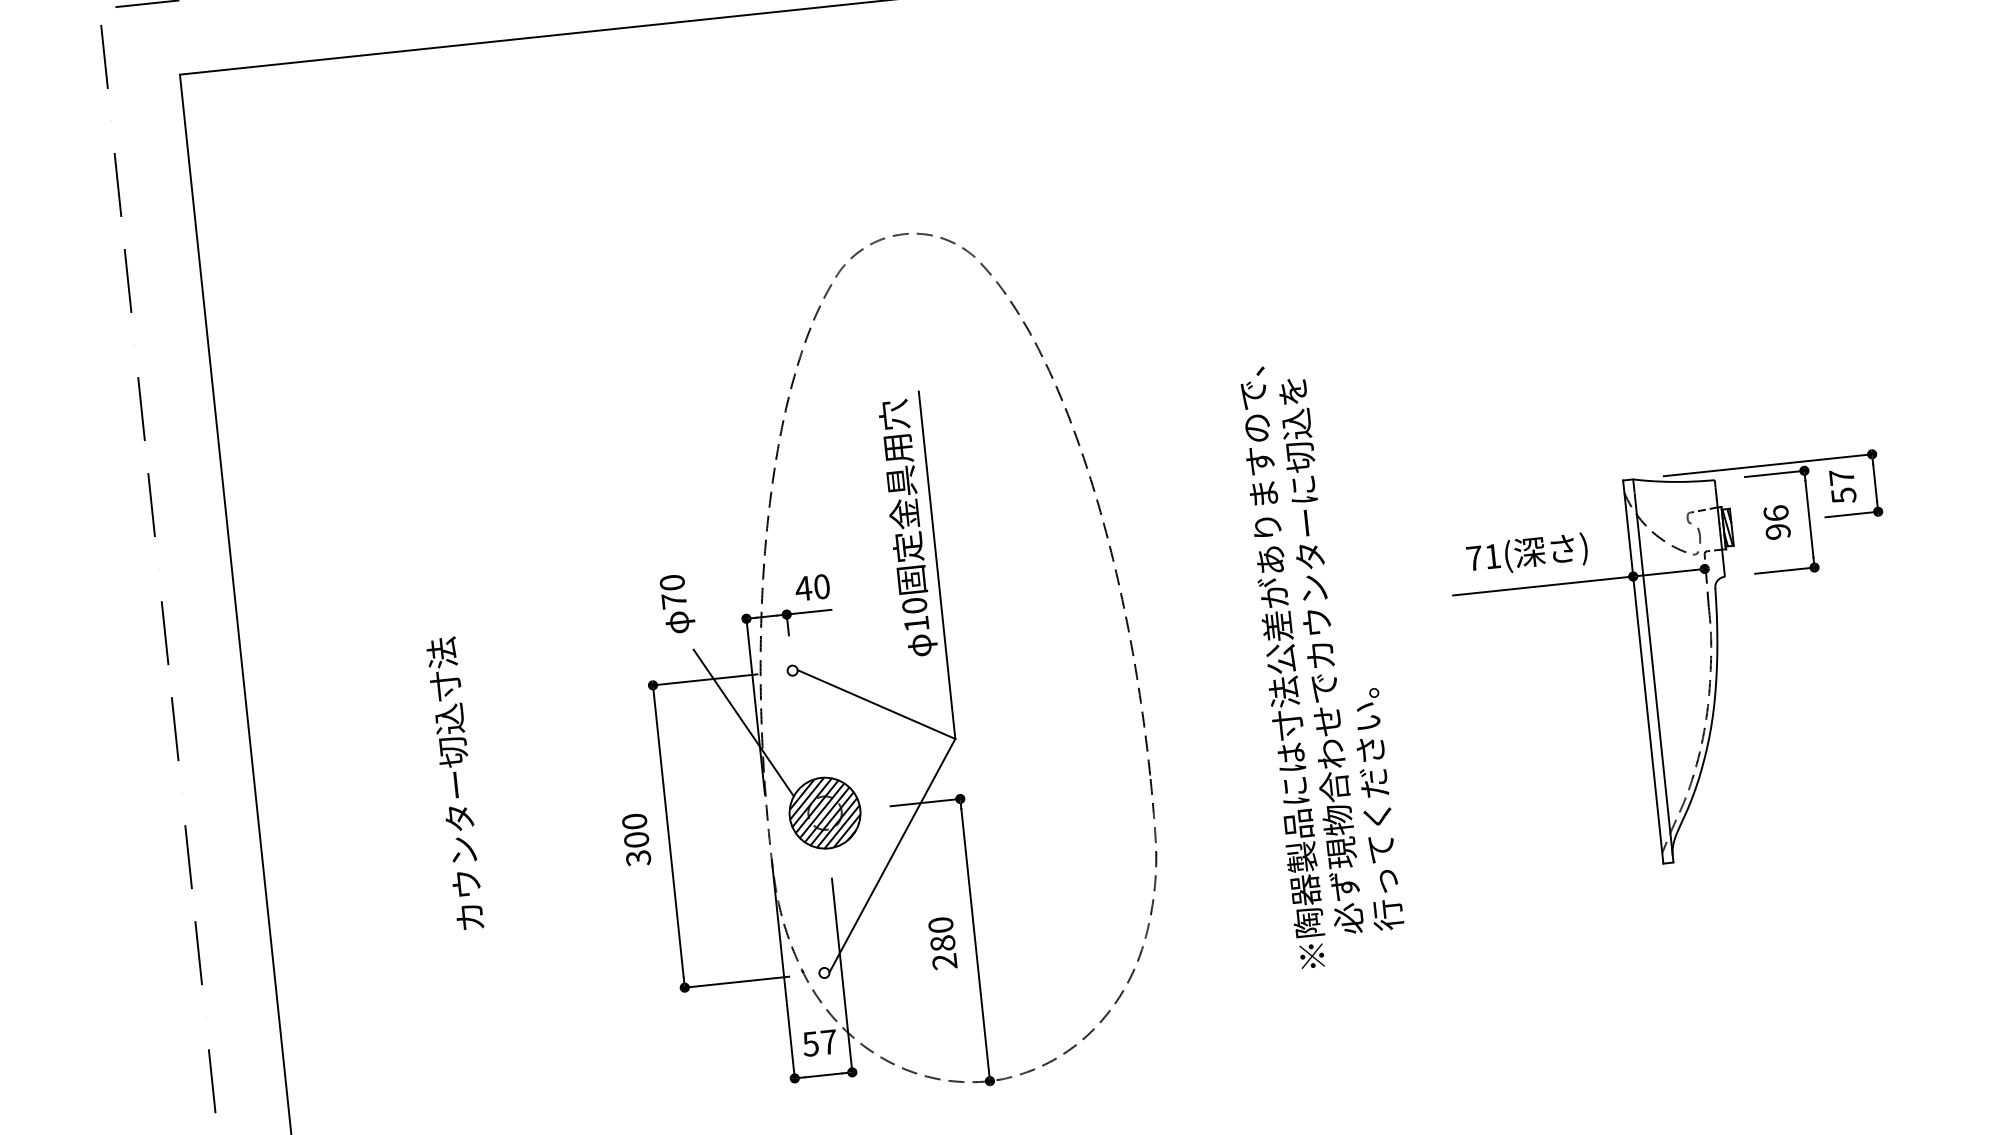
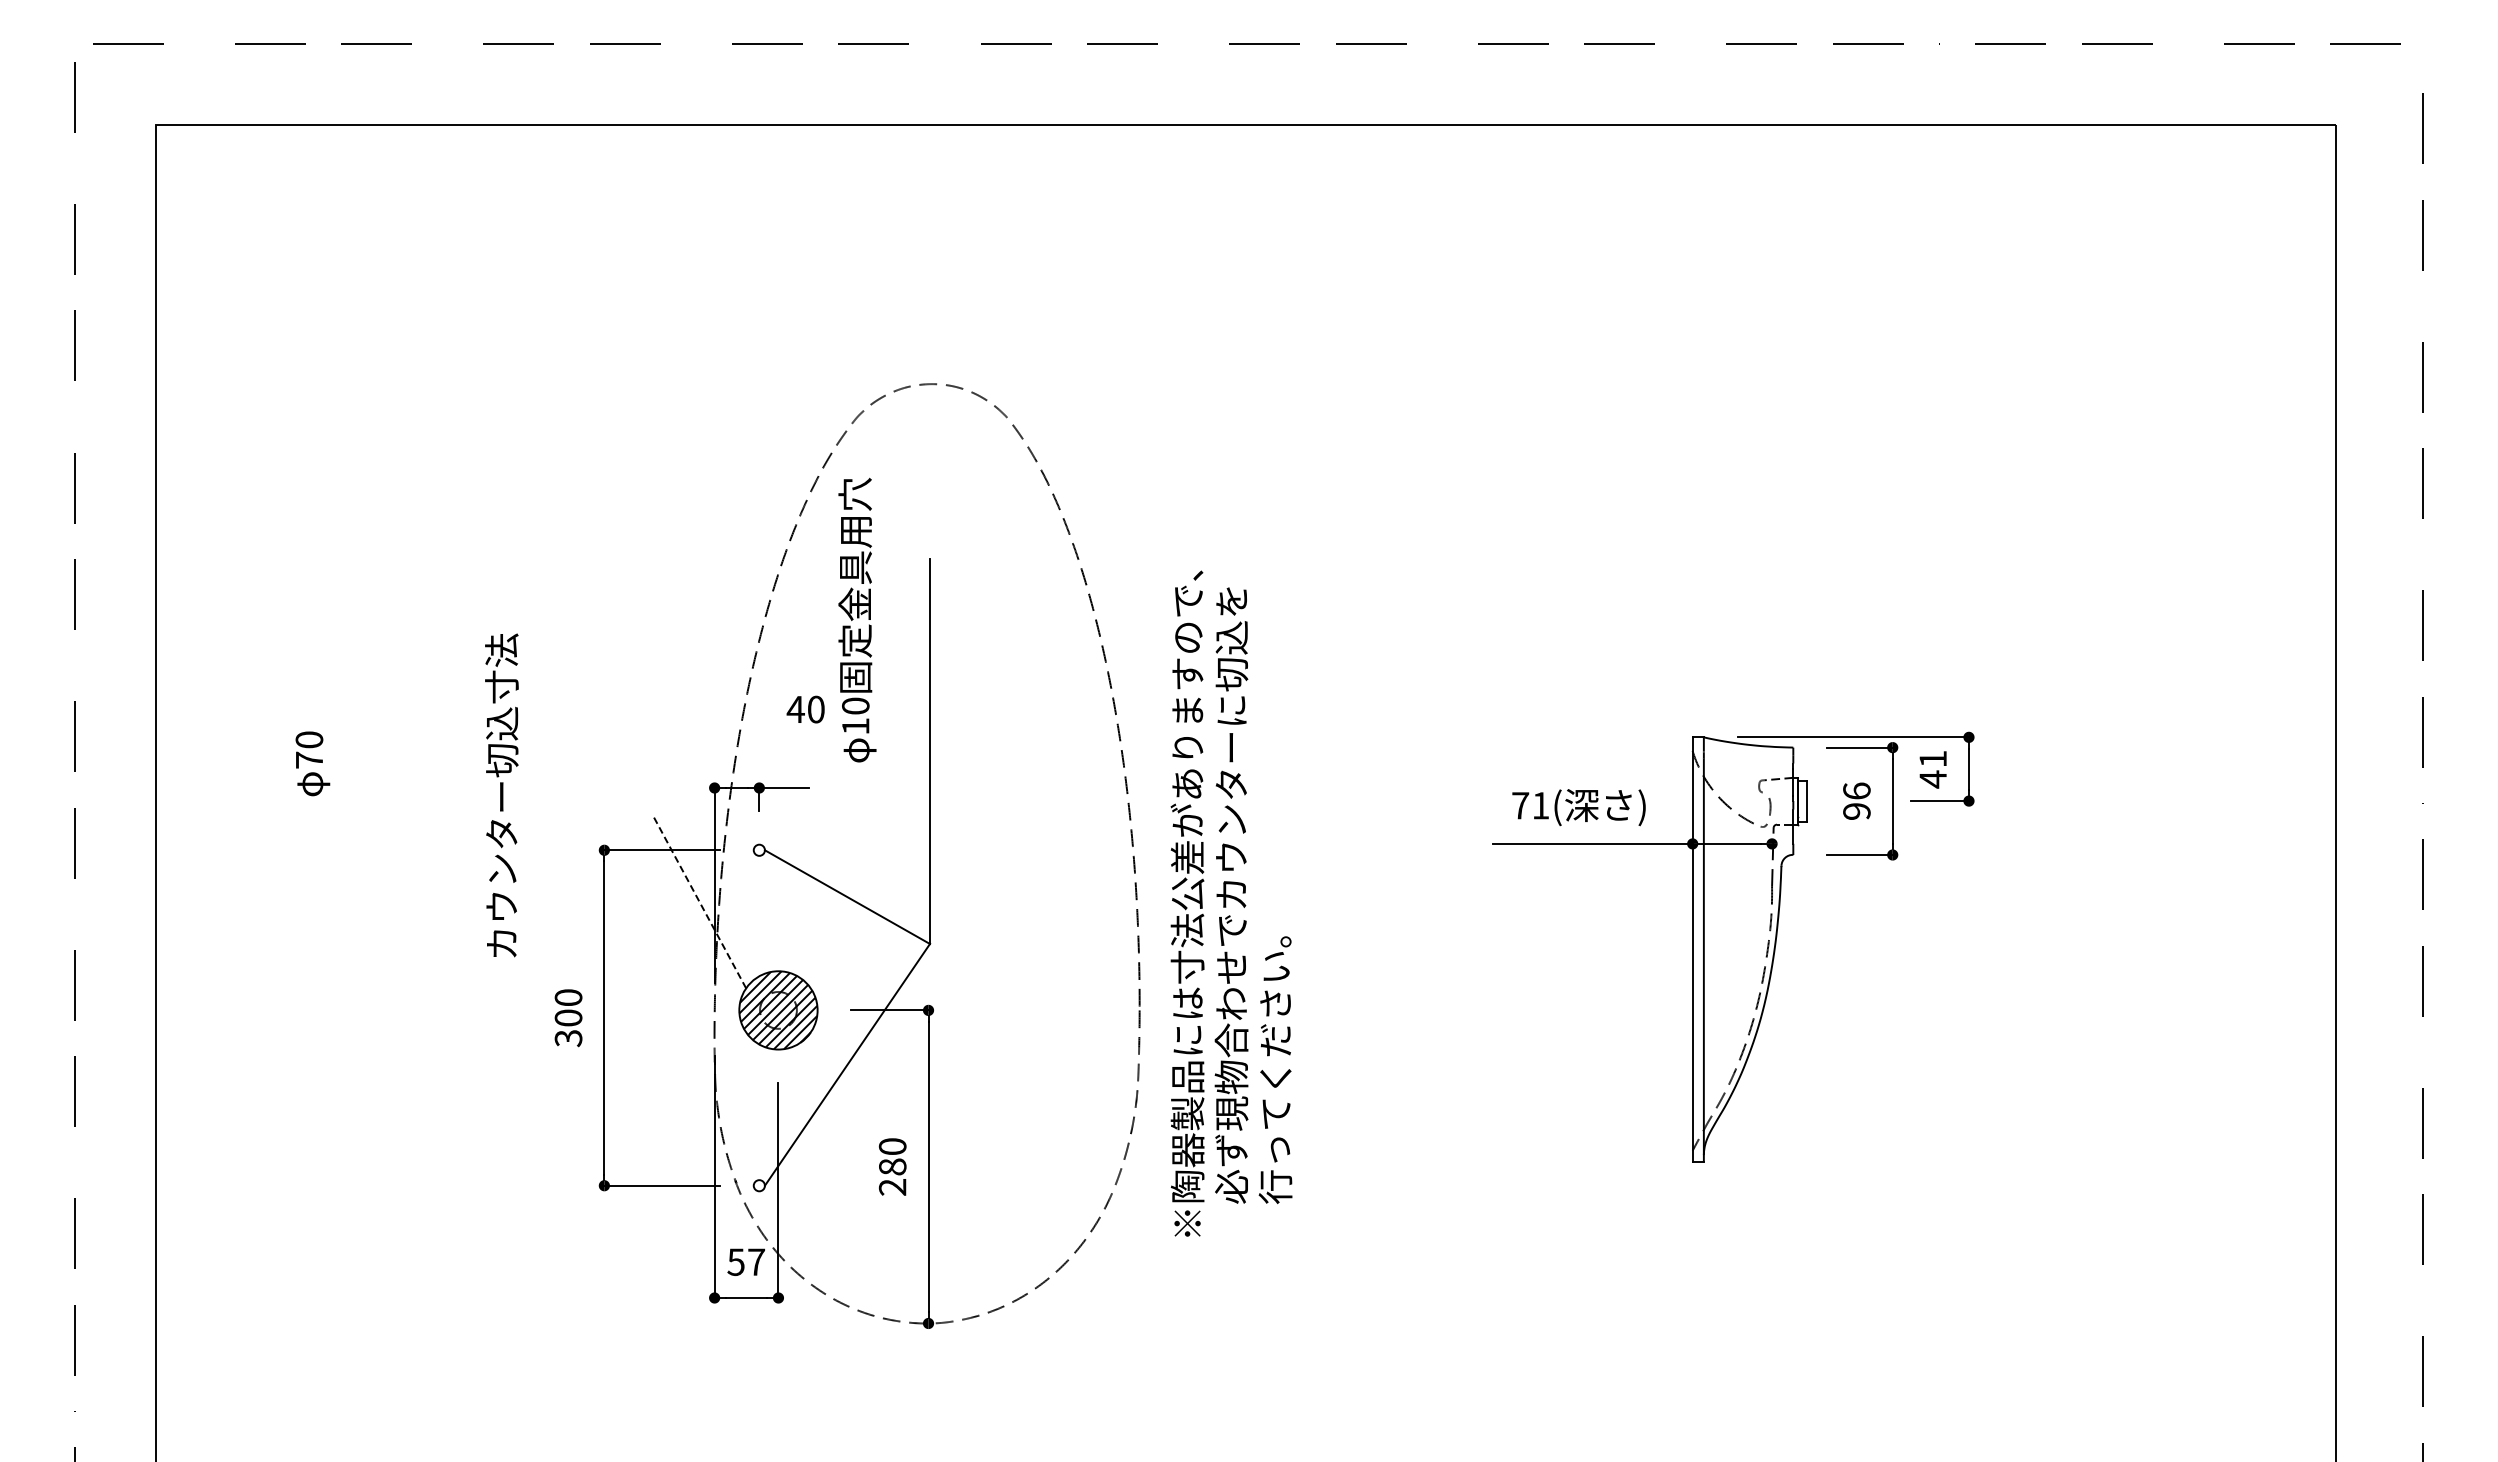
text: (1842, 486) -> (1932, 769), 57 -> 41
text: (908, 527) -> (857, 619), moved
hatch: (1727, 527) -> (1801, 800), removed
text: (812, 587) -> (805, 709), moved
text: (677, 603) -> (312, 763), moved
text: (1321, 663) -> (1231, 903), moved
line: (743, 722) -> (699, 901), solid -> dashed
text: (455, 783) -> (501, 795), moved

